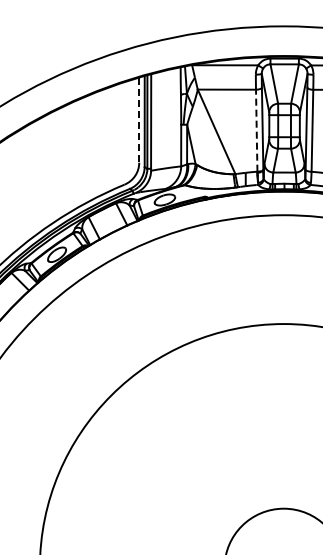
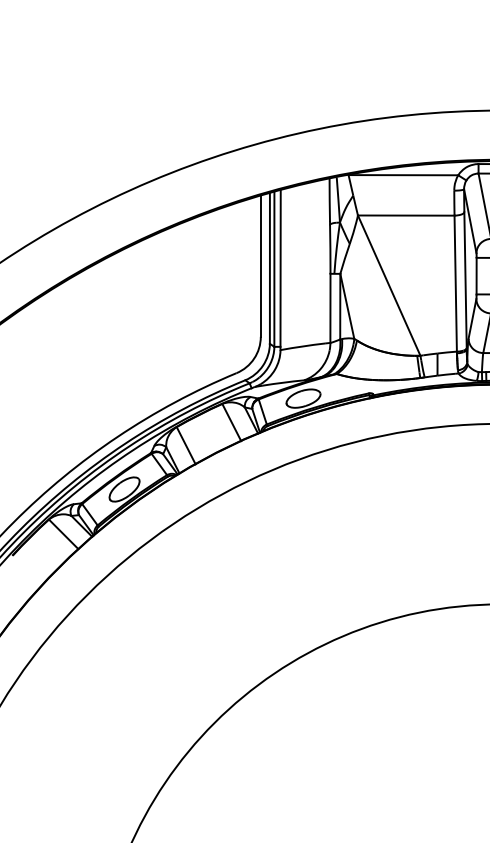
line: (139, 120) -> (261, 266), dashed -> solid
line: (256, 130) -> (455, 283), dashed -> solid

